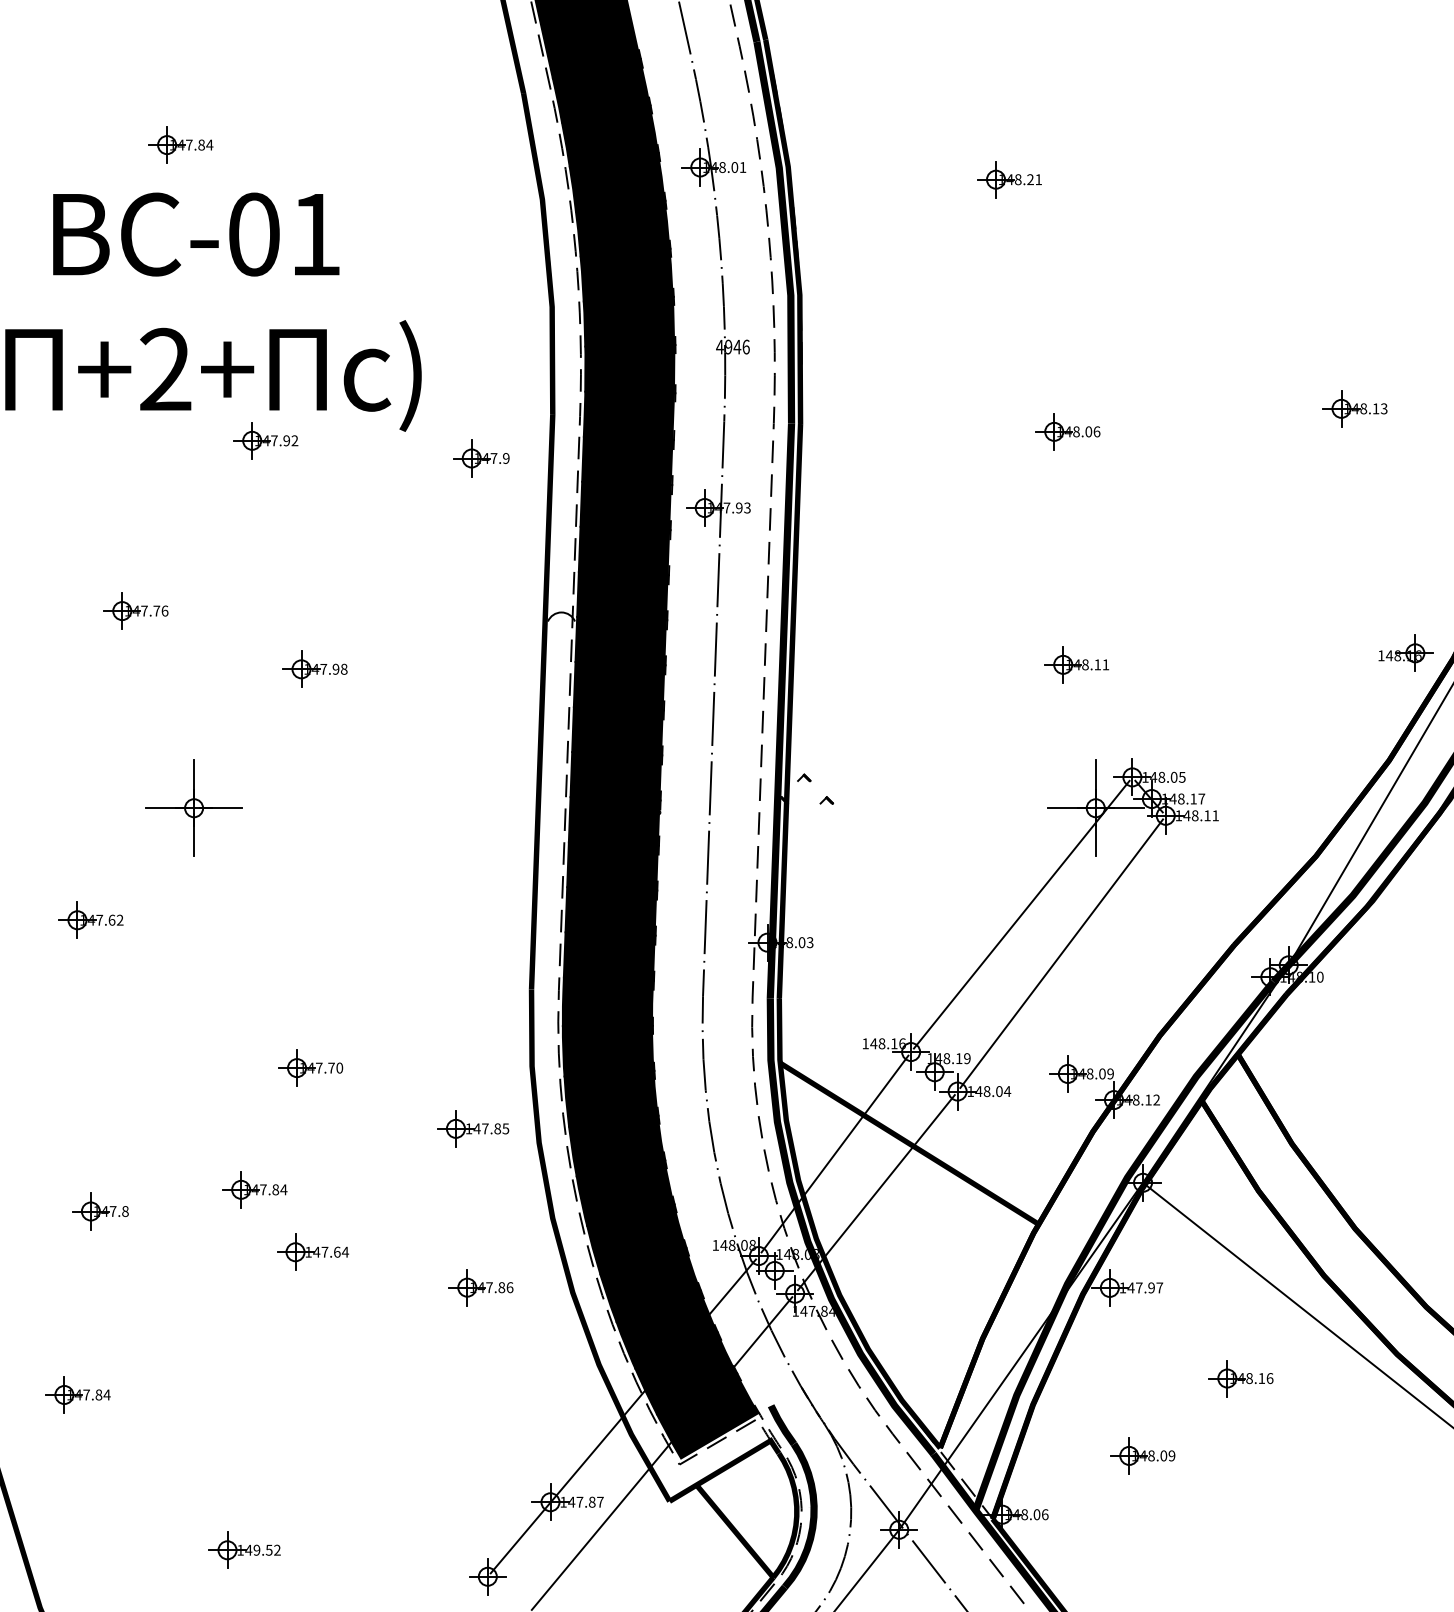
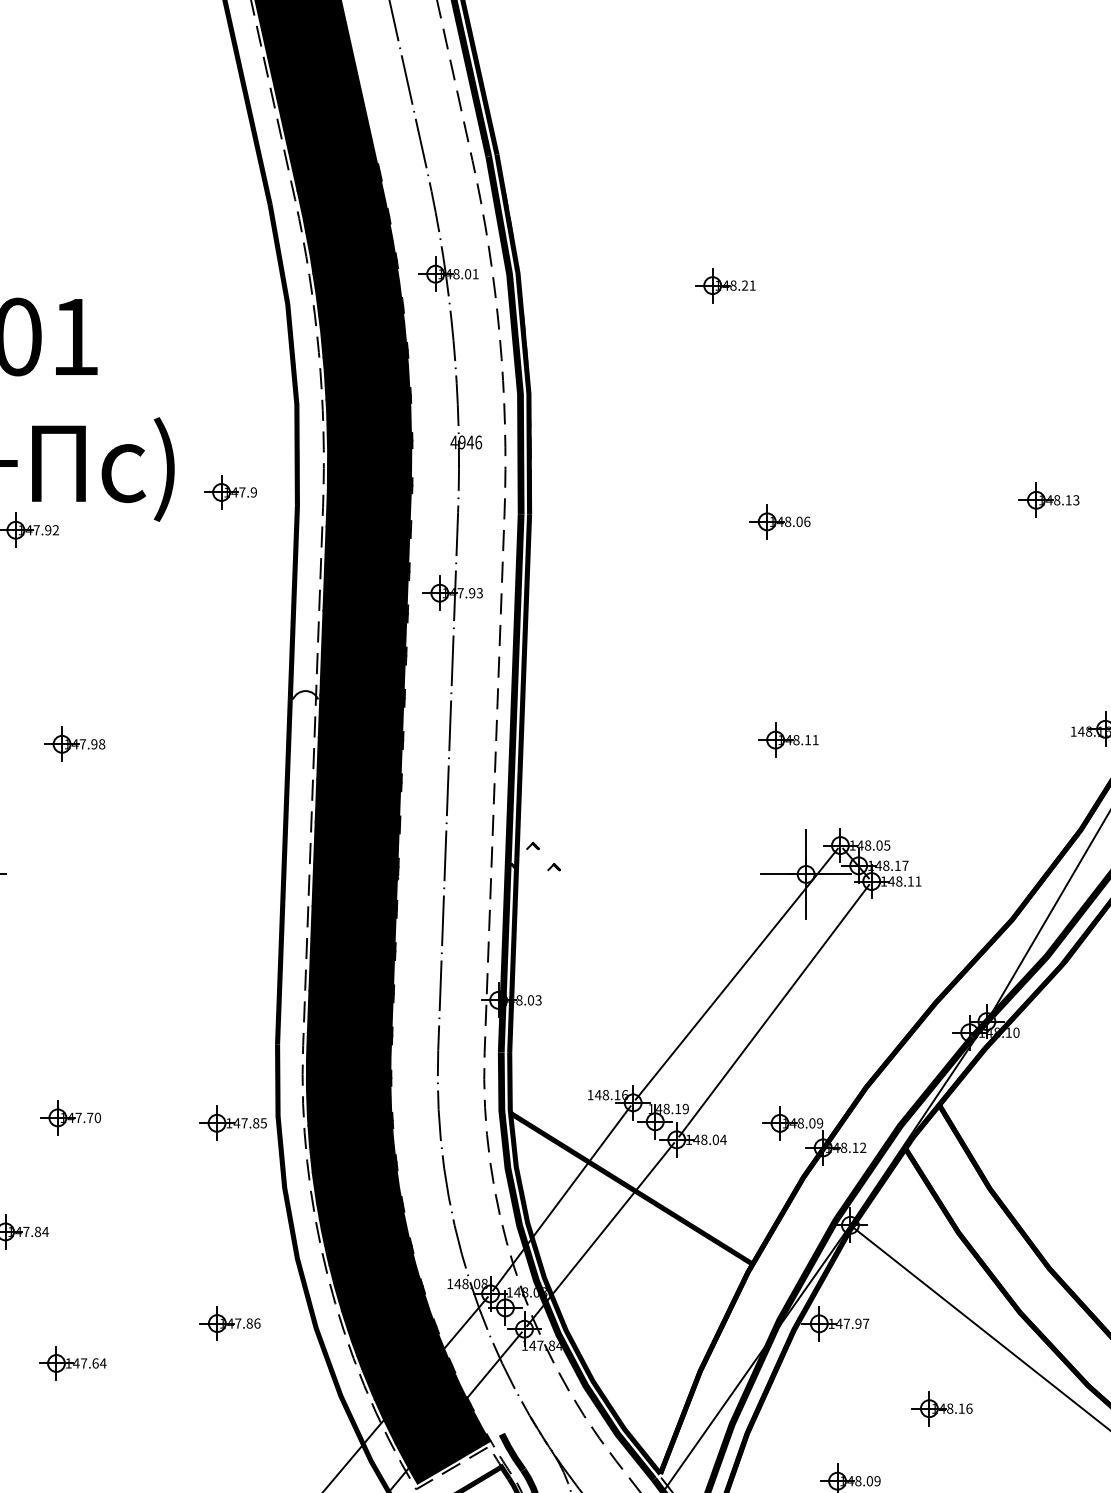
part: (481, 458) -> (230, 492), moved
part: (473, 1128) -> (233, 1122), moved
part: (312, 1251) -> (72, 1362), moved

